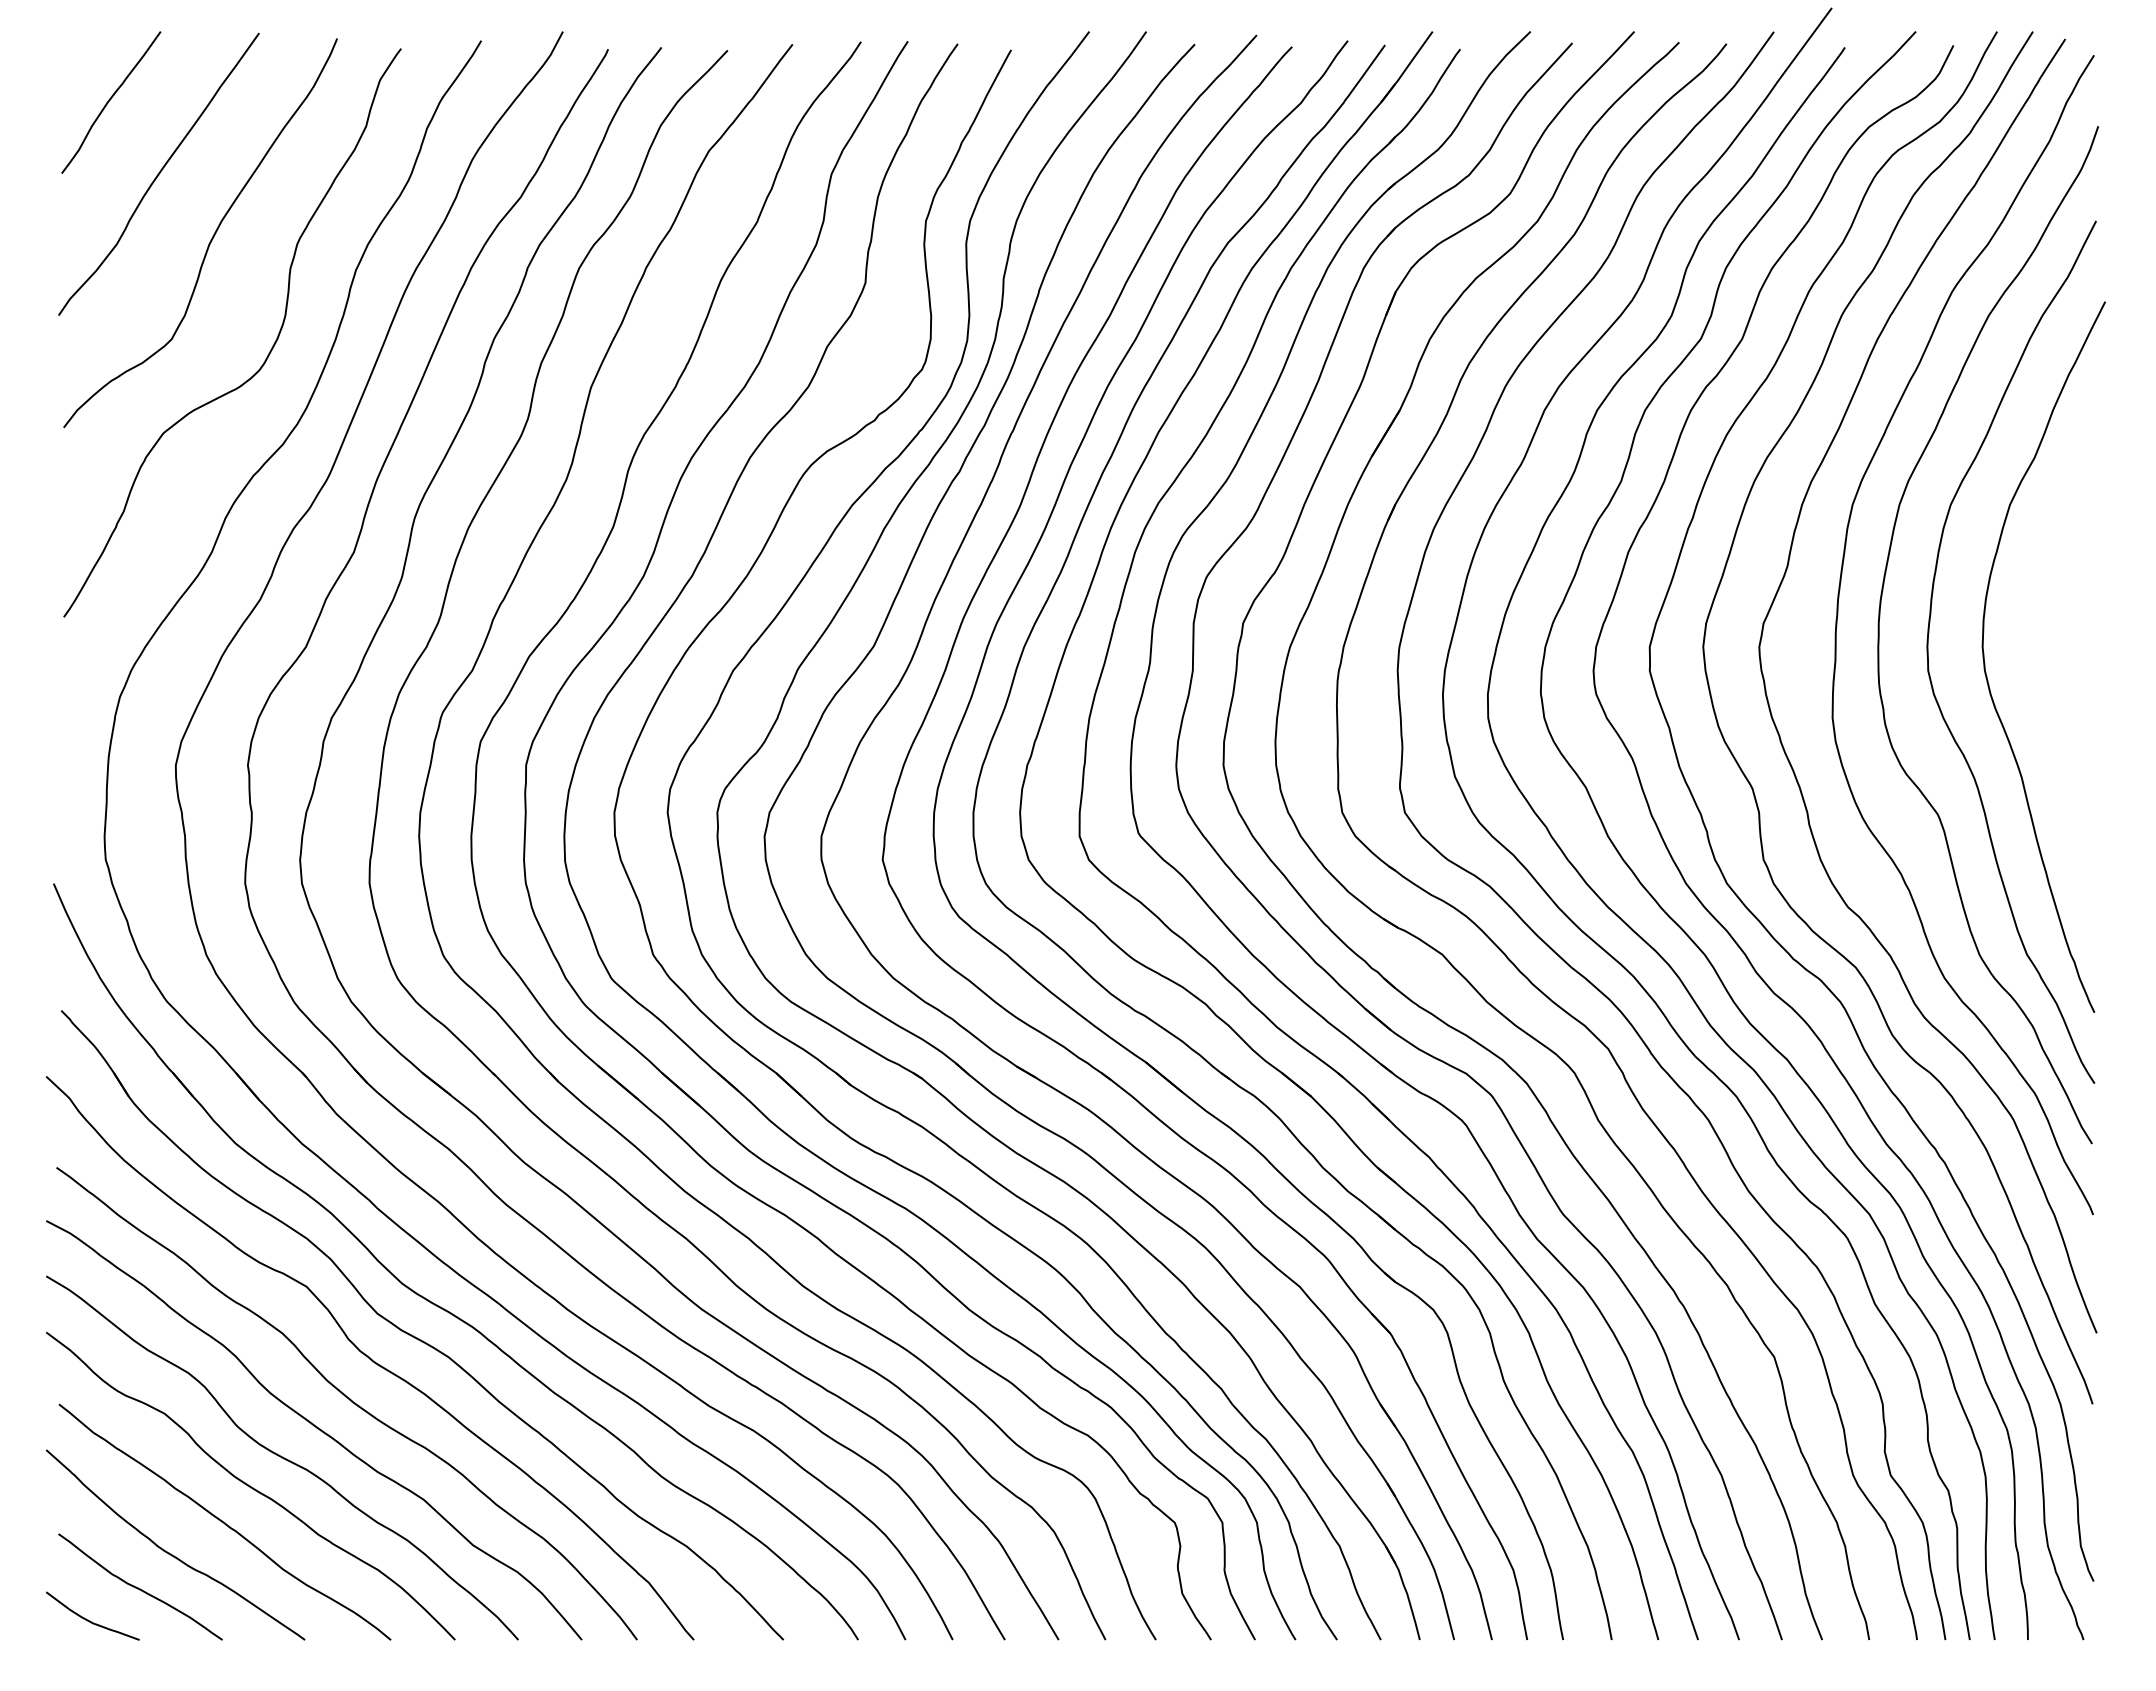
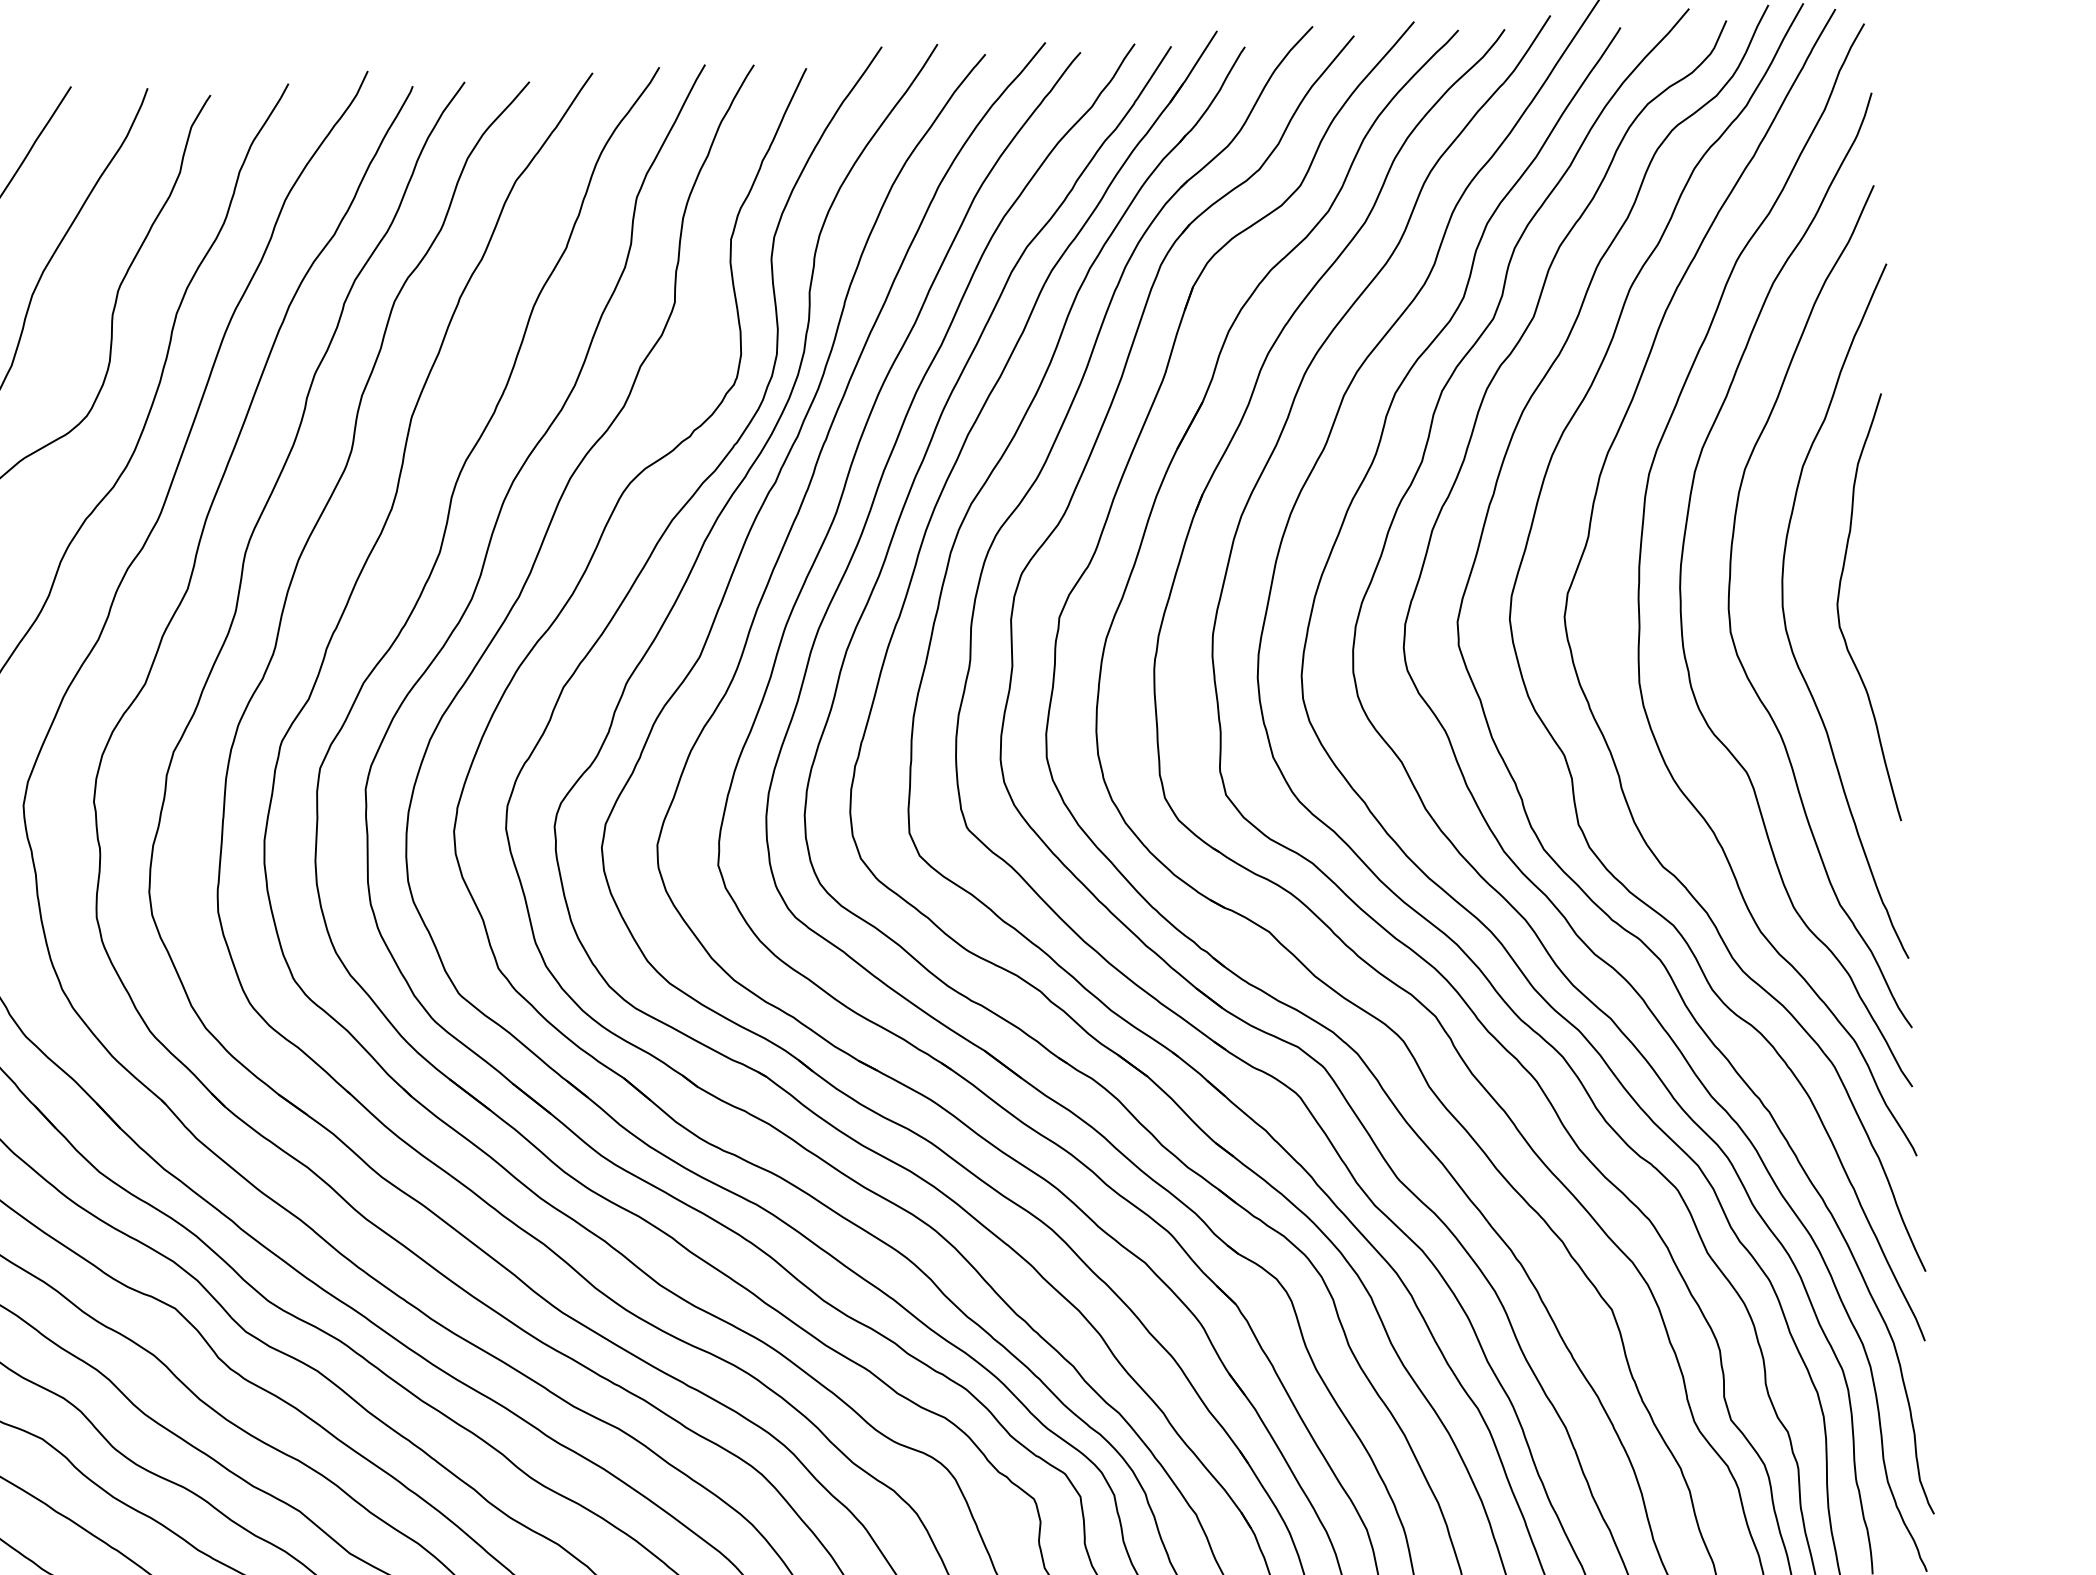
curve: (2040, 658) -> (1839, 615), added

